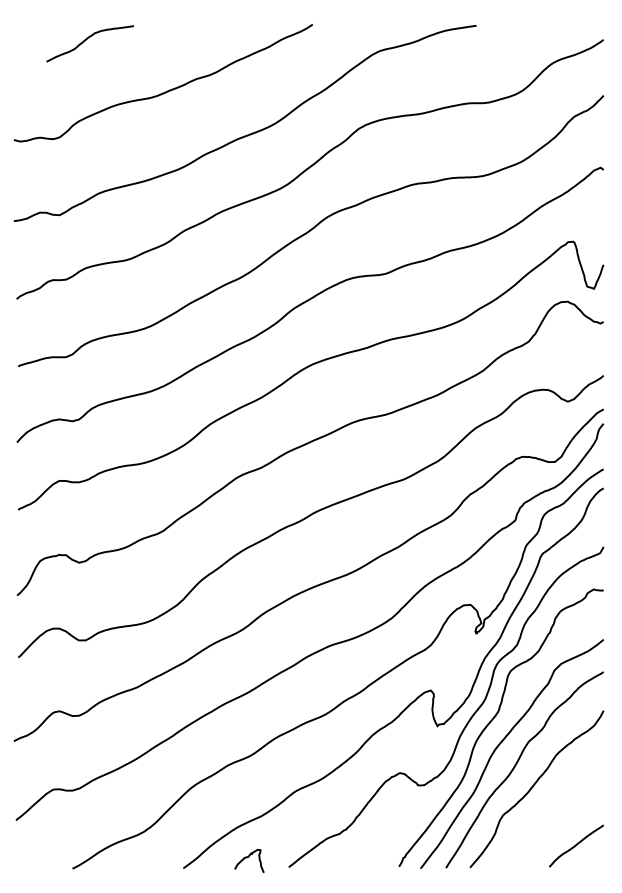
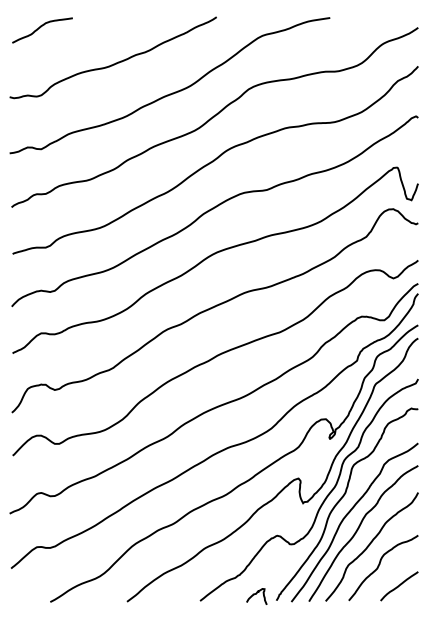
curve: (87, 40) -> (40, 28), moved
curve: (547, 817) -> (379, 566), added
curve: (248, 857) -> (256, 594), moved

